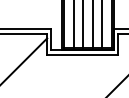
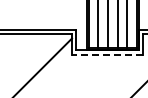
line: (82, 54) -> (107, 54), solid -> dashed

